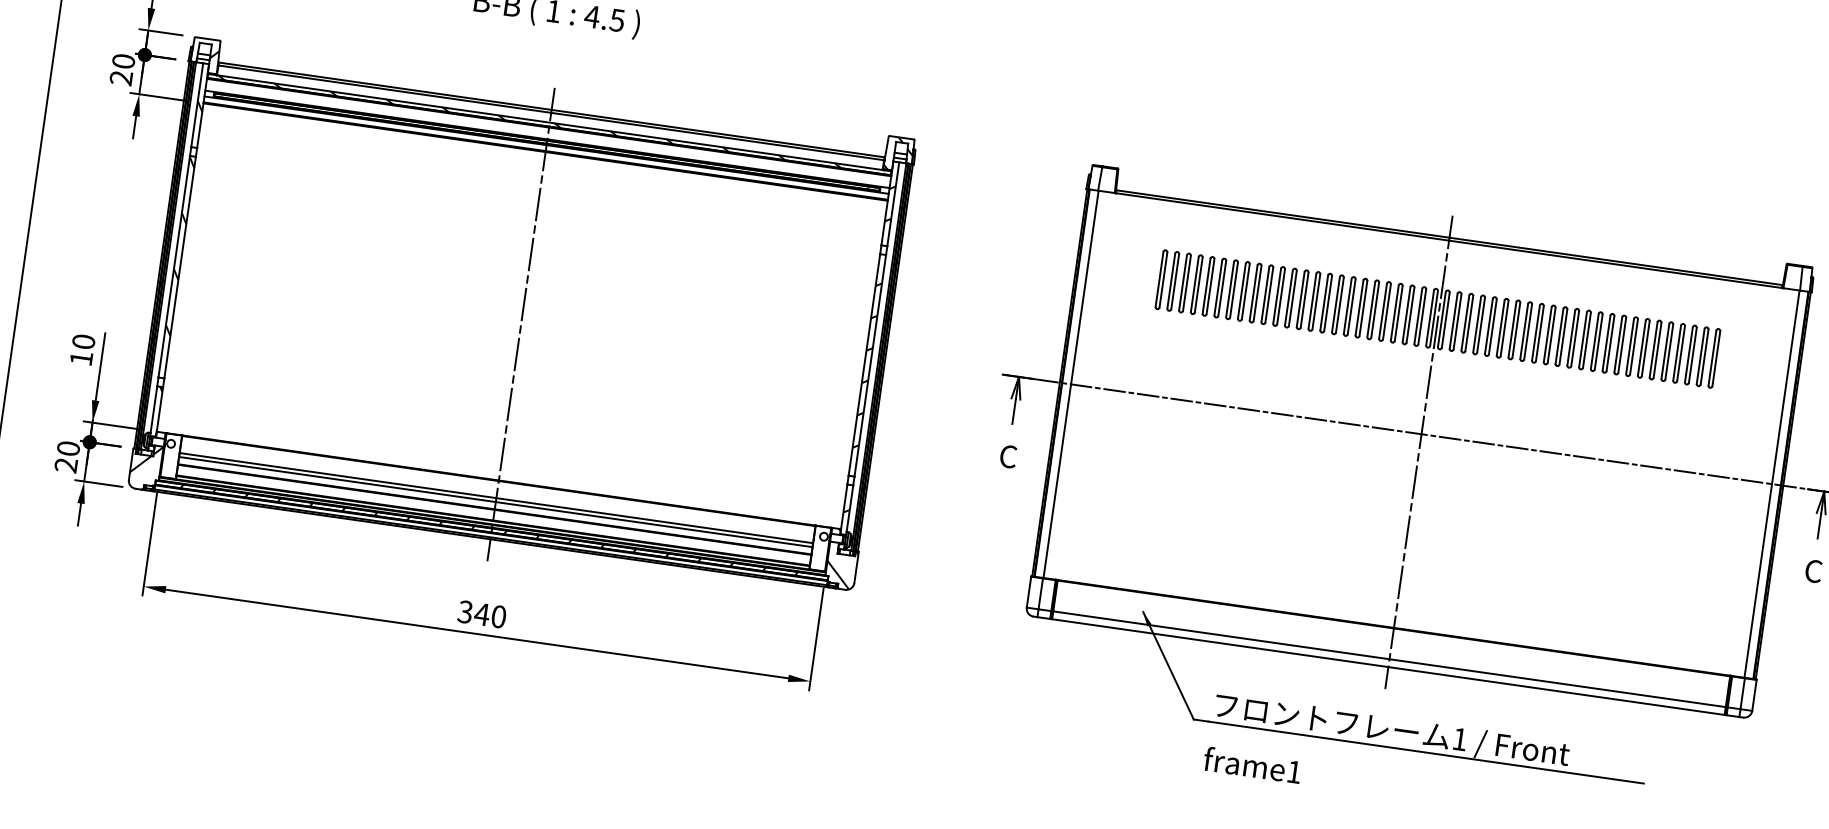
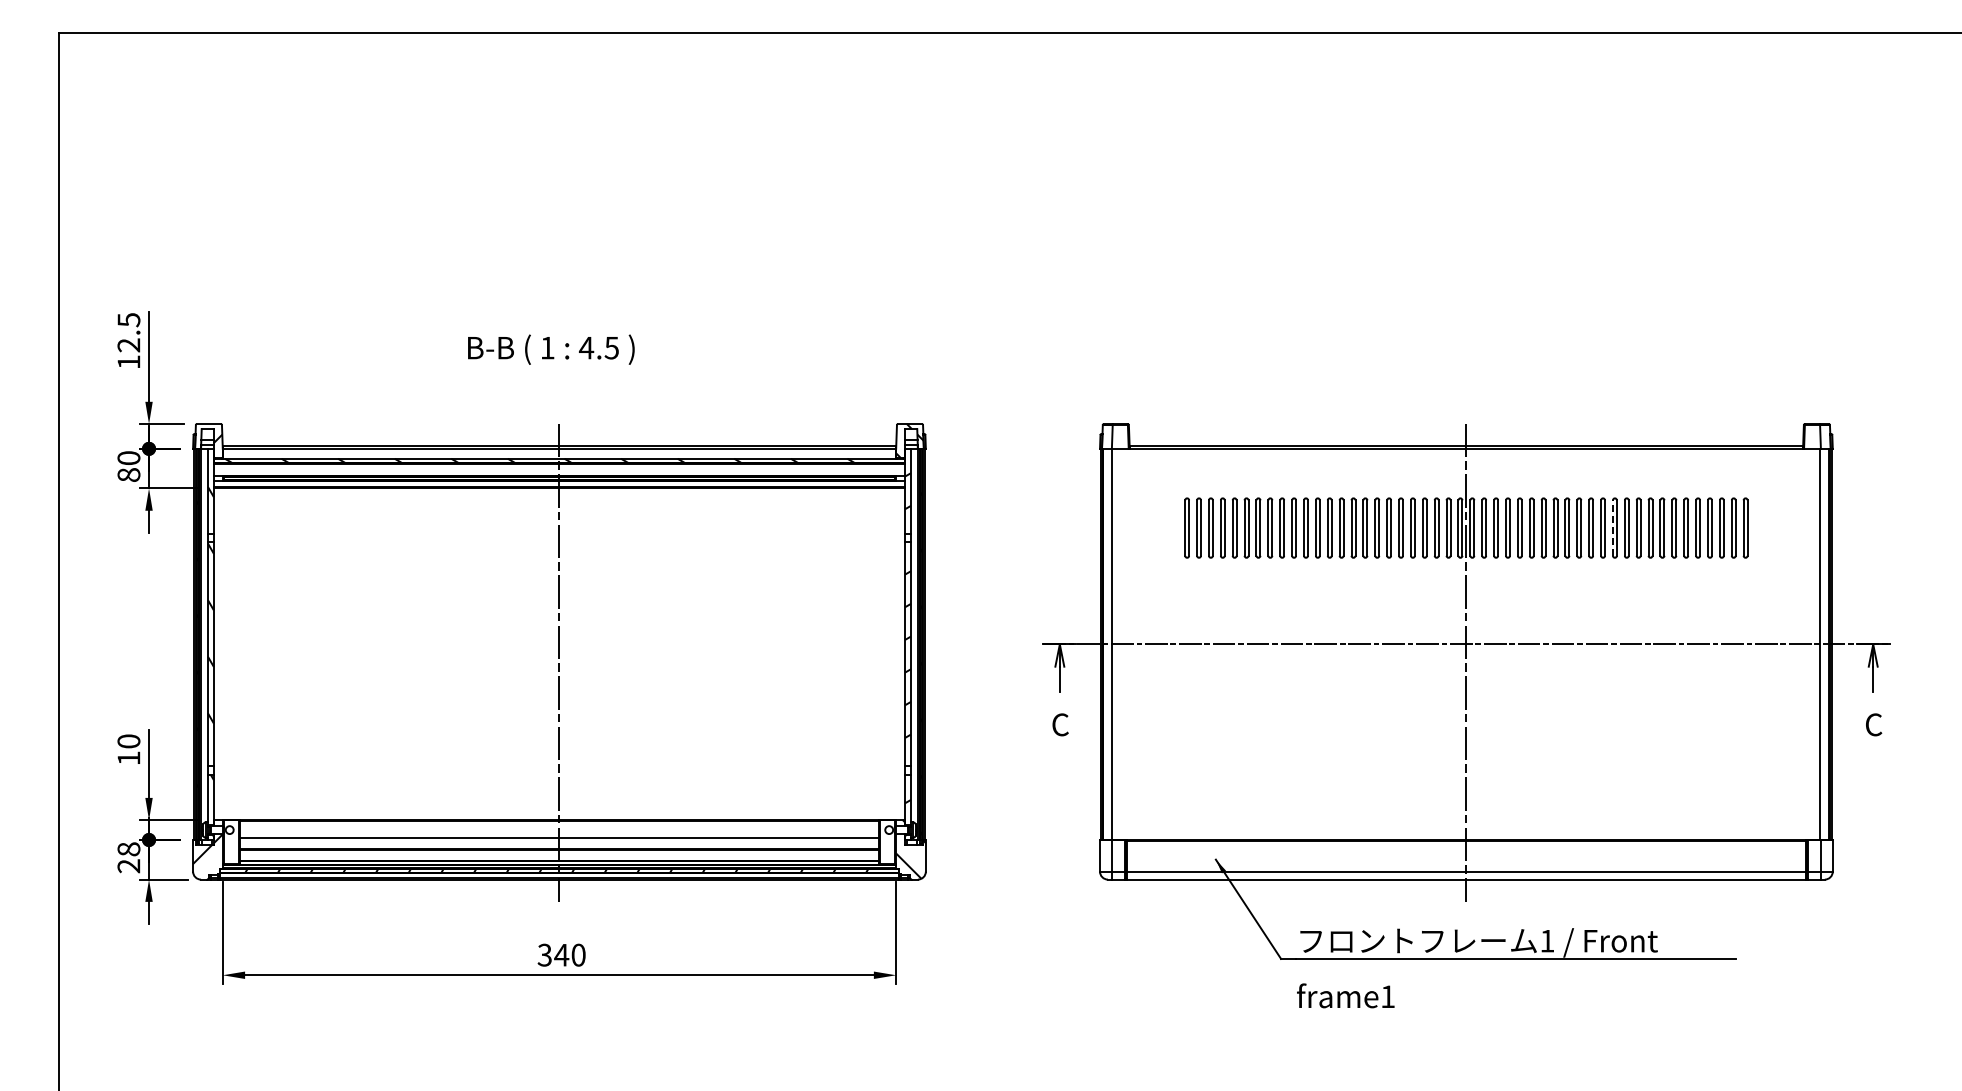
text: (120, 78) -> (128, 475), 20 -> 80
line: (1582, 340) -> (1612, 528), solid -> dashed
text: (69, 448) -> (129, 849), 20 -> 28
line: (495, 501) -> (559, 841), removed

